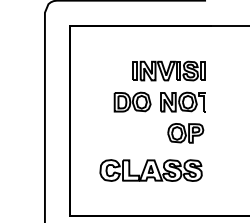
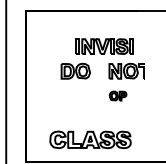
part: (182, 101) -> (126, 70), moved
part: (185, 133) -> (117, 96), size x0.6
part: (150, 170) -> (90, 139), moved

